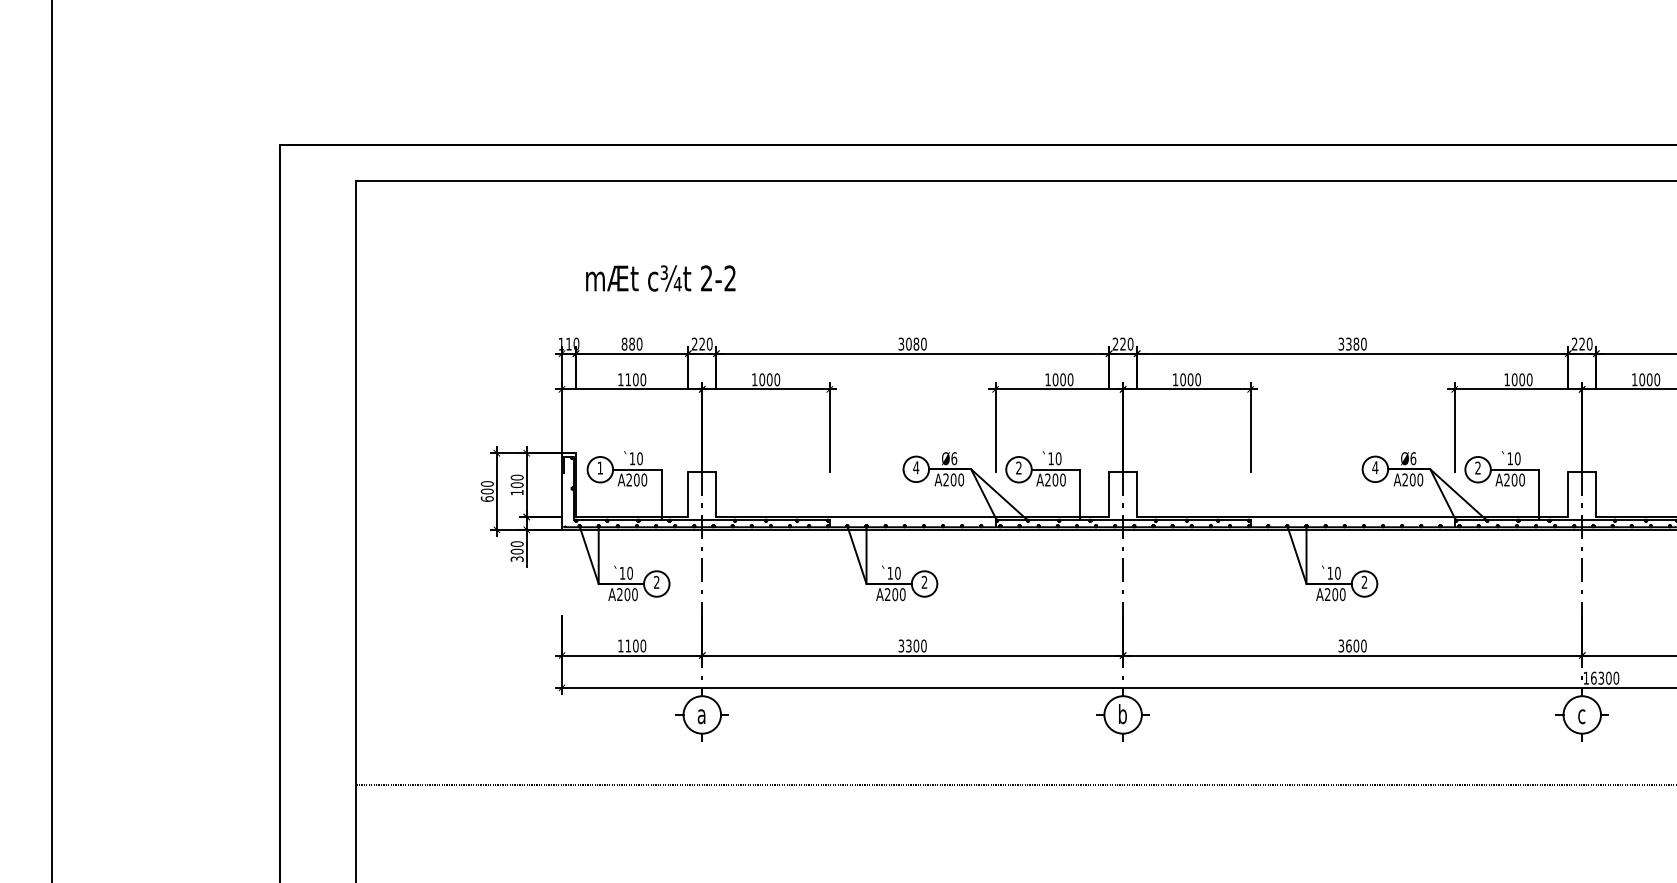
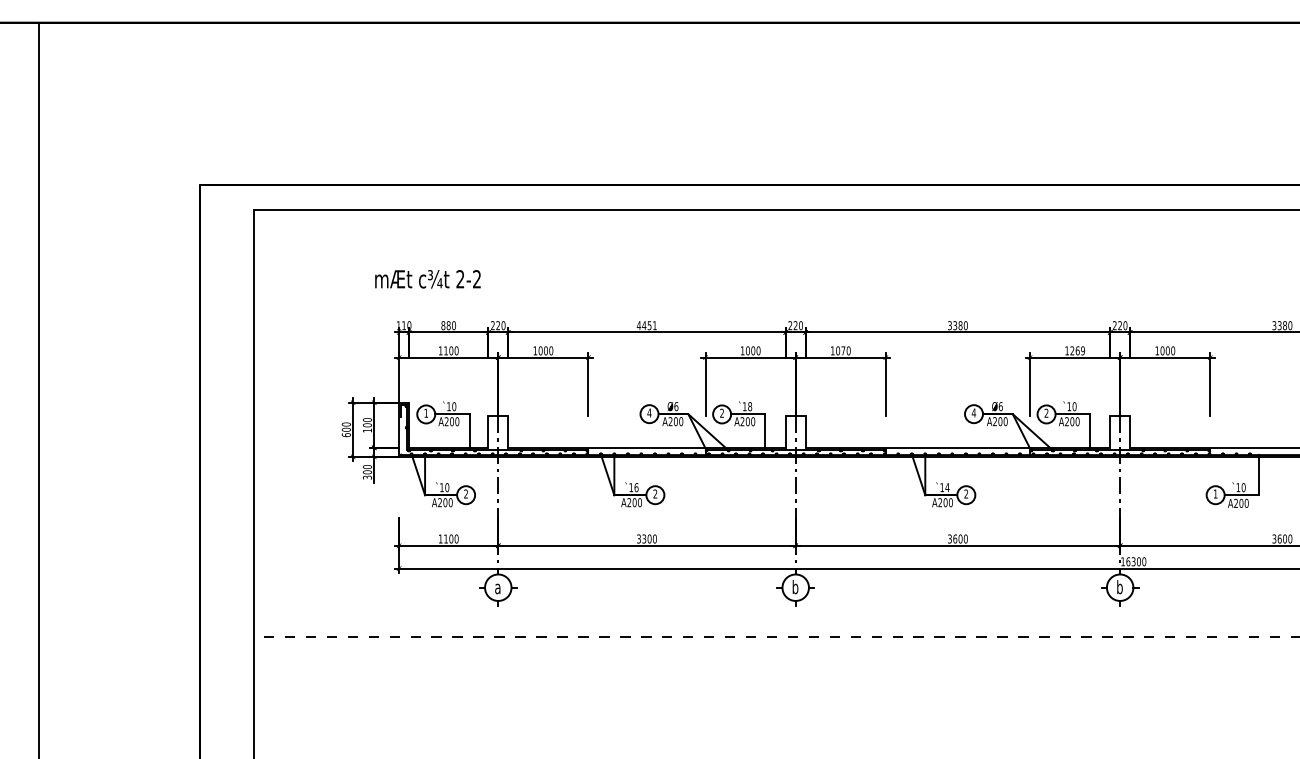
text: (660, 278) -> (427, 279), moved
text: (912, 343) -> (646, 325), 3080 -> 4451
text: (1190, 379) -> (843, 350), 1000 -> 1070
text: (1521, 379) -> (1077, 350), 1000 -> 1269
text: (1059, 458) -> (750, 406), `10 -> `18
text: (897, 573) -> (636, 487), `10 -> `16
text: (1337, 573) -> (947, 487), `10 -> `14
text: (1581, 714) -> (1119, 587), c -> b

